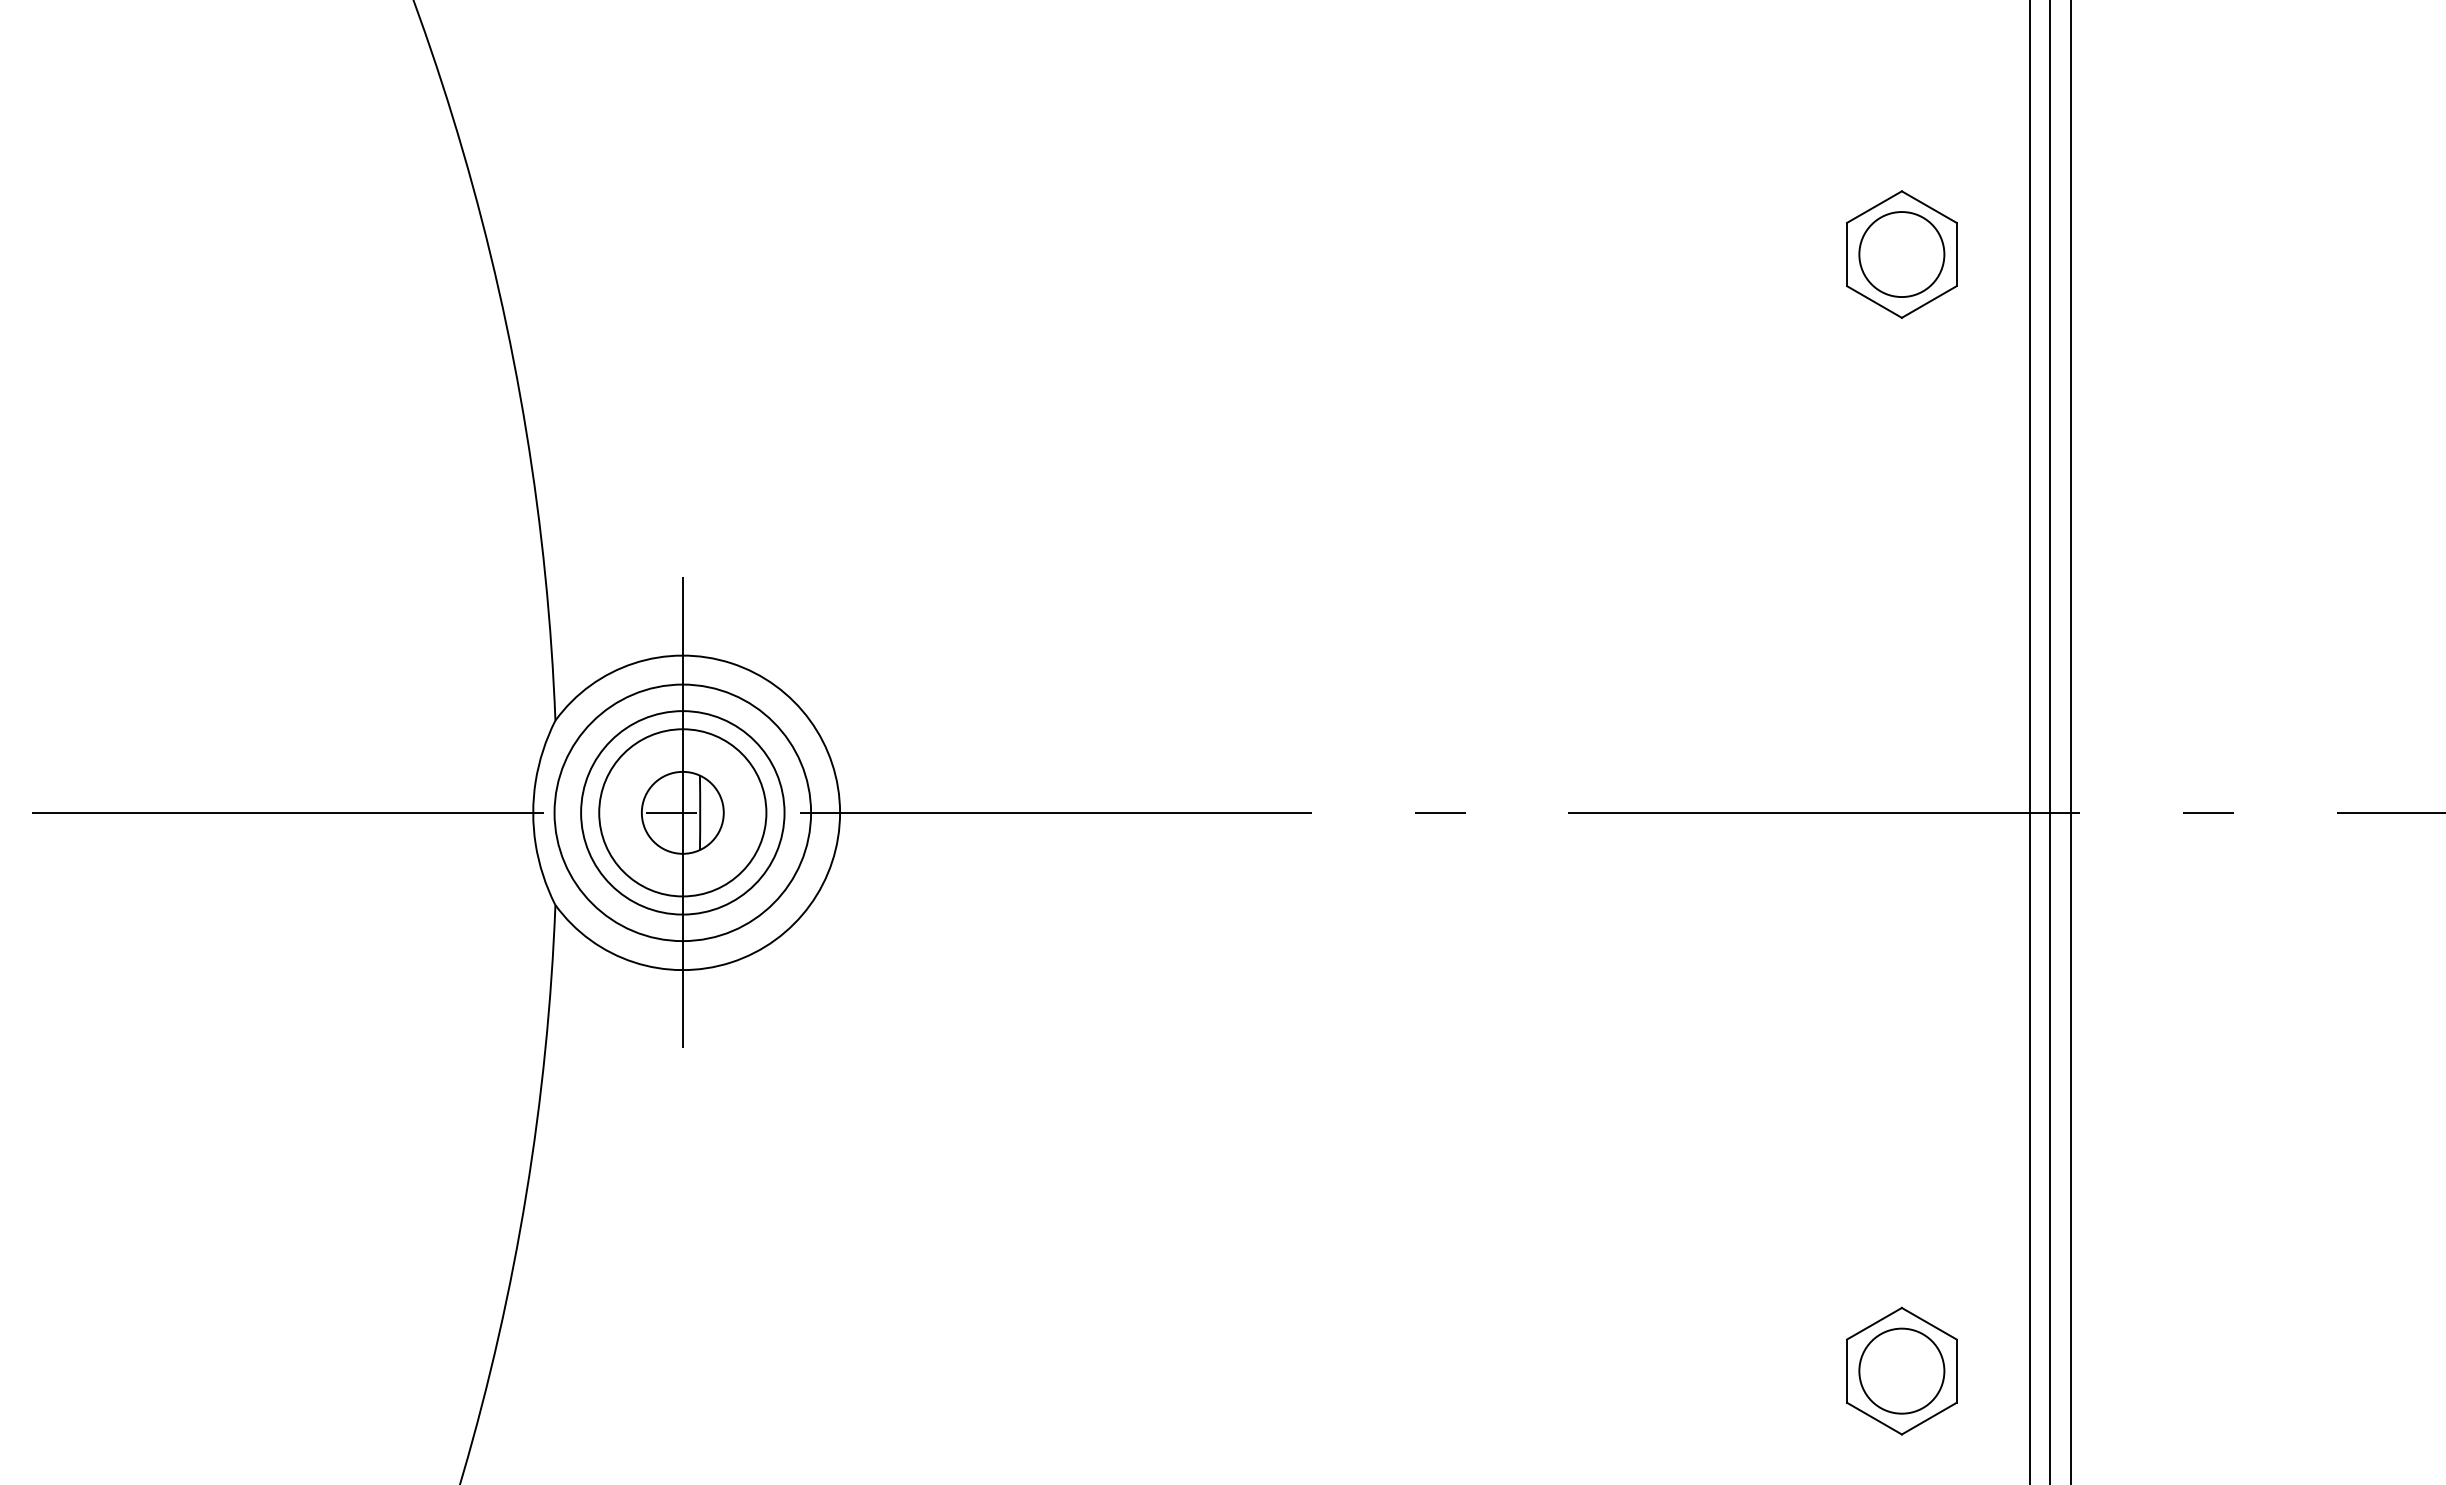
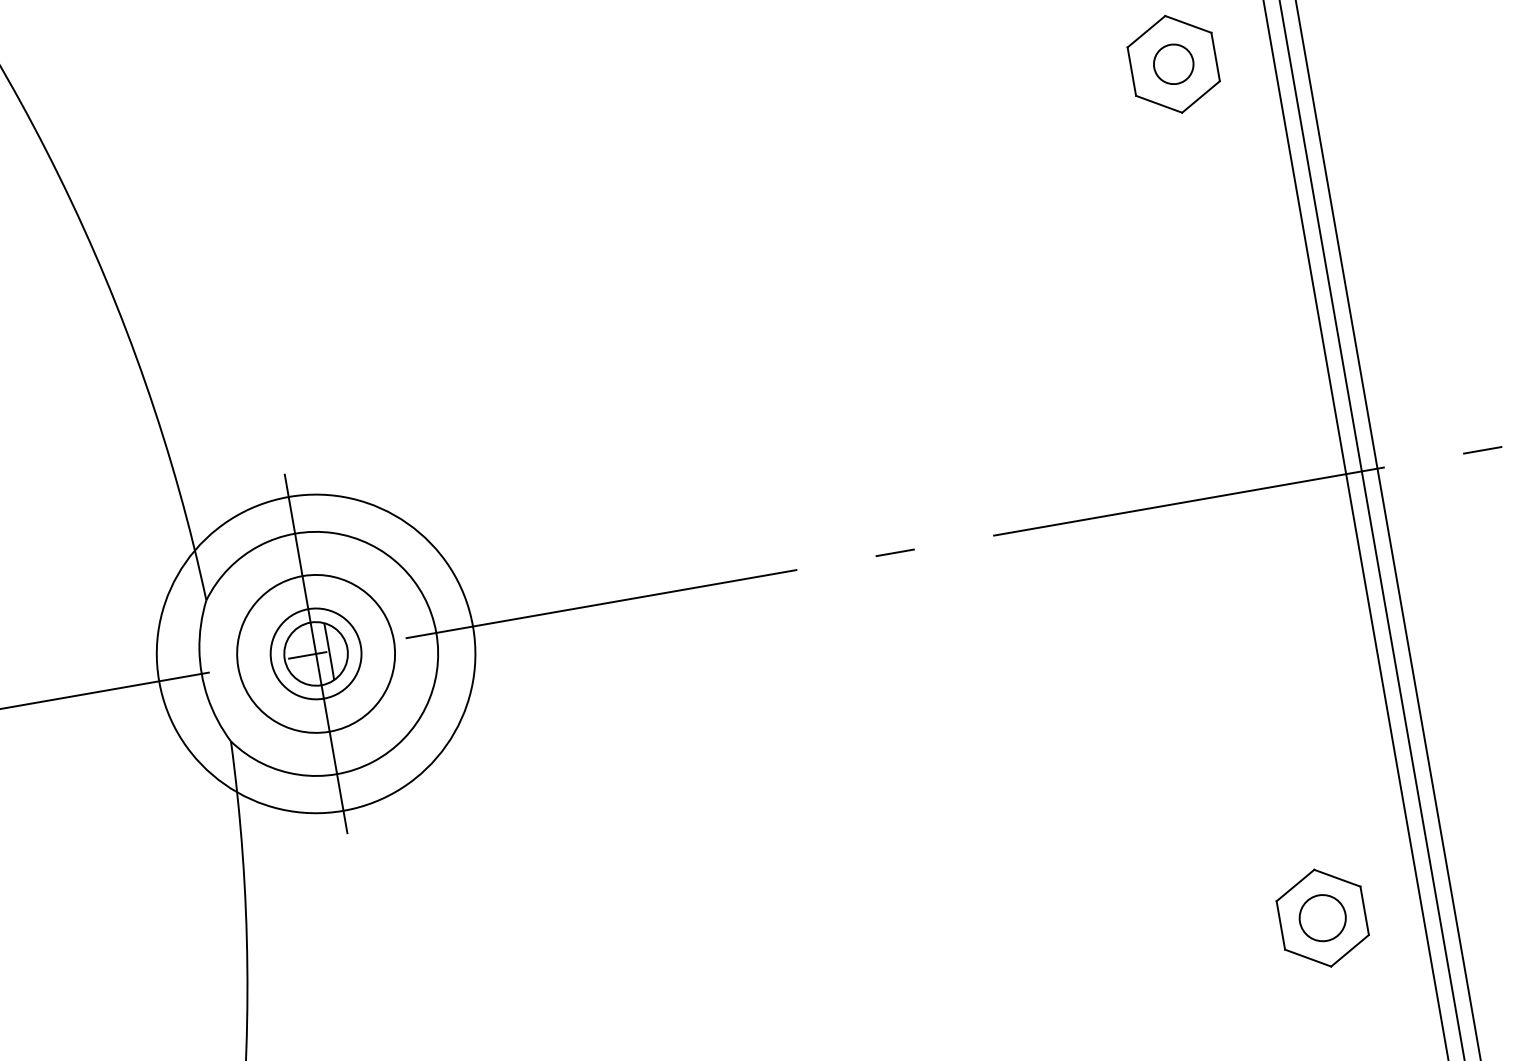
circle: (1901, 254) -> (1173, 64), size x0.6
circle: (682, 812) -> (315, 653), size x0.7
circle: (682, 812) -> (315, 653), size x1.6
circle: (1901, 1370) -> (1322, 917), size x0.7

